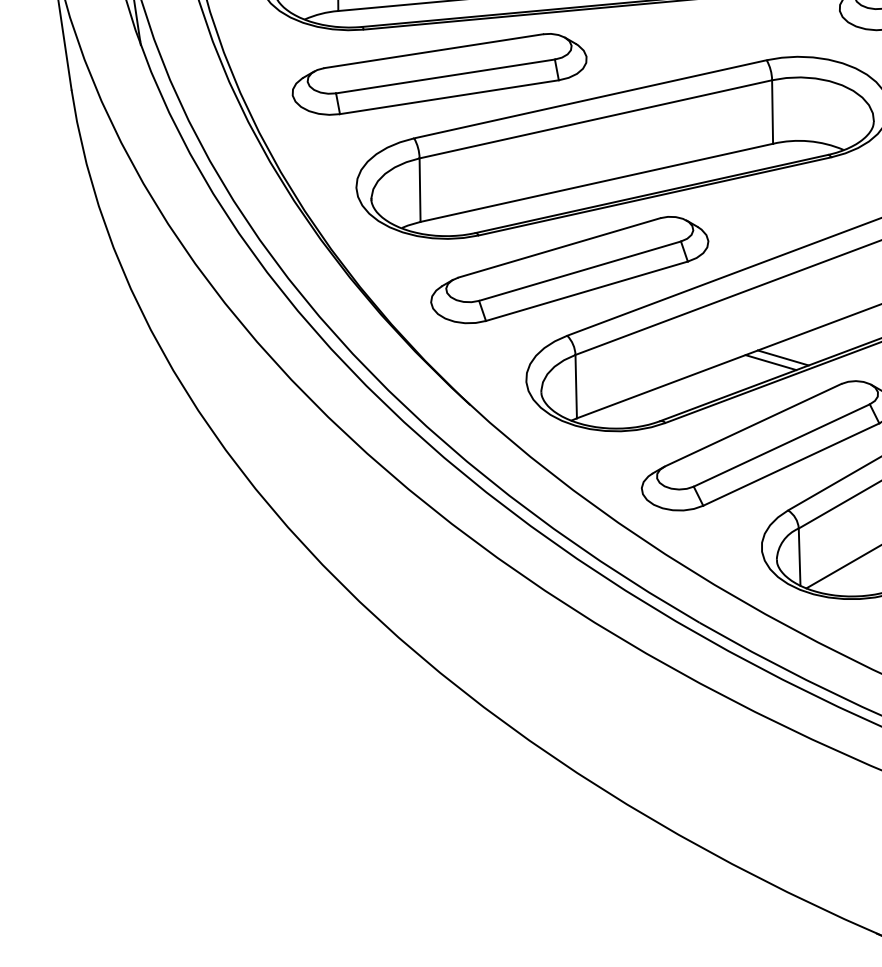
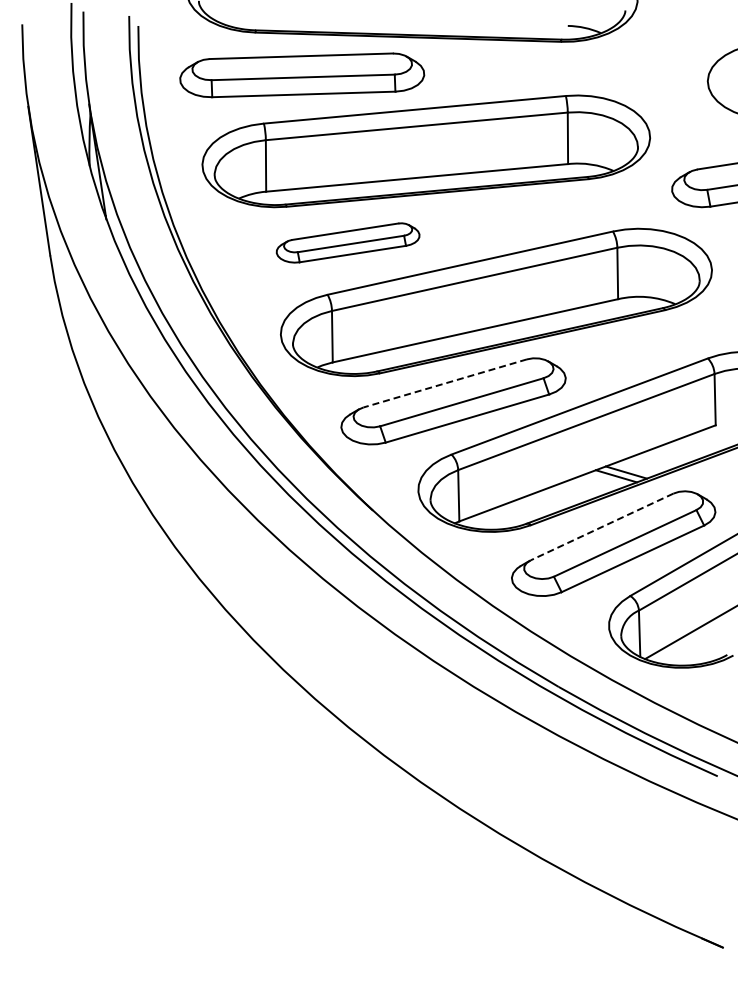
part: (438, 73) -> (347, 242), size x0.6
line: (558, 247) -> (444, 383), solid -> dashed
line: (753, 424) -> (602, 526), solid -> dashed

